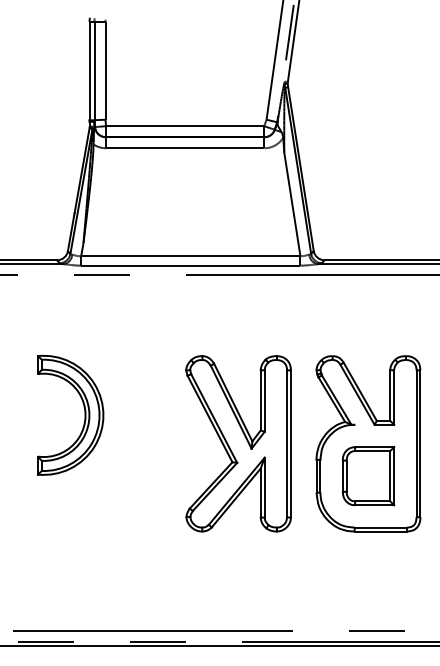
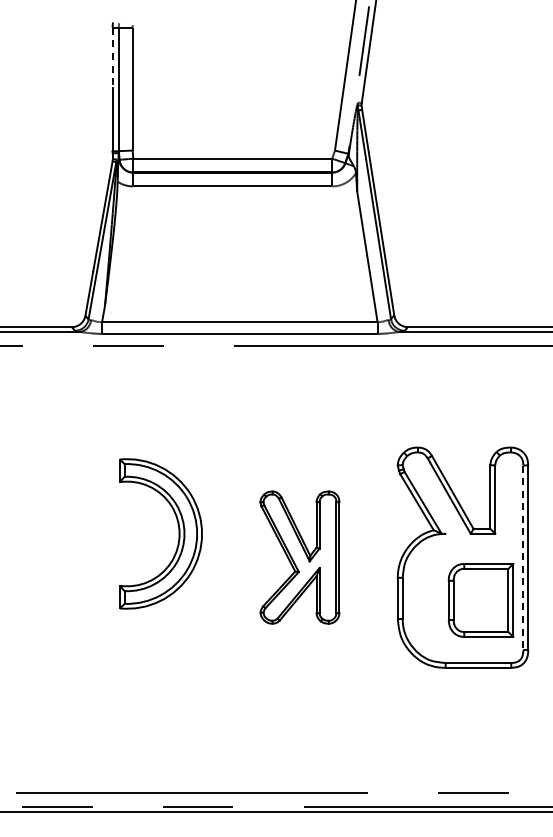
line: (89, 46) -> (112, 58), solid -> dashed
part: (84, 414) -> (178, 533), moved
part: (238, 443) -> (299, 557), size x0.6
line: (416, 444) -> (523, 558), solid -> dashed
part: (368, 475) -> (480, 599), moved

